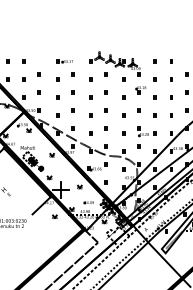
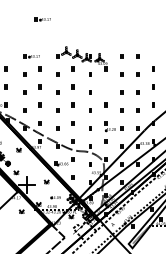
part: (75, 24) -> (42, 19), added
part: (140, 90) -> (107, 85), removed

